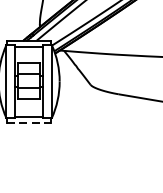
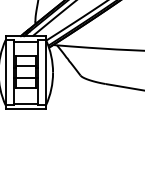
line: (28, 122) -> (25, 109), dashed -> solid

